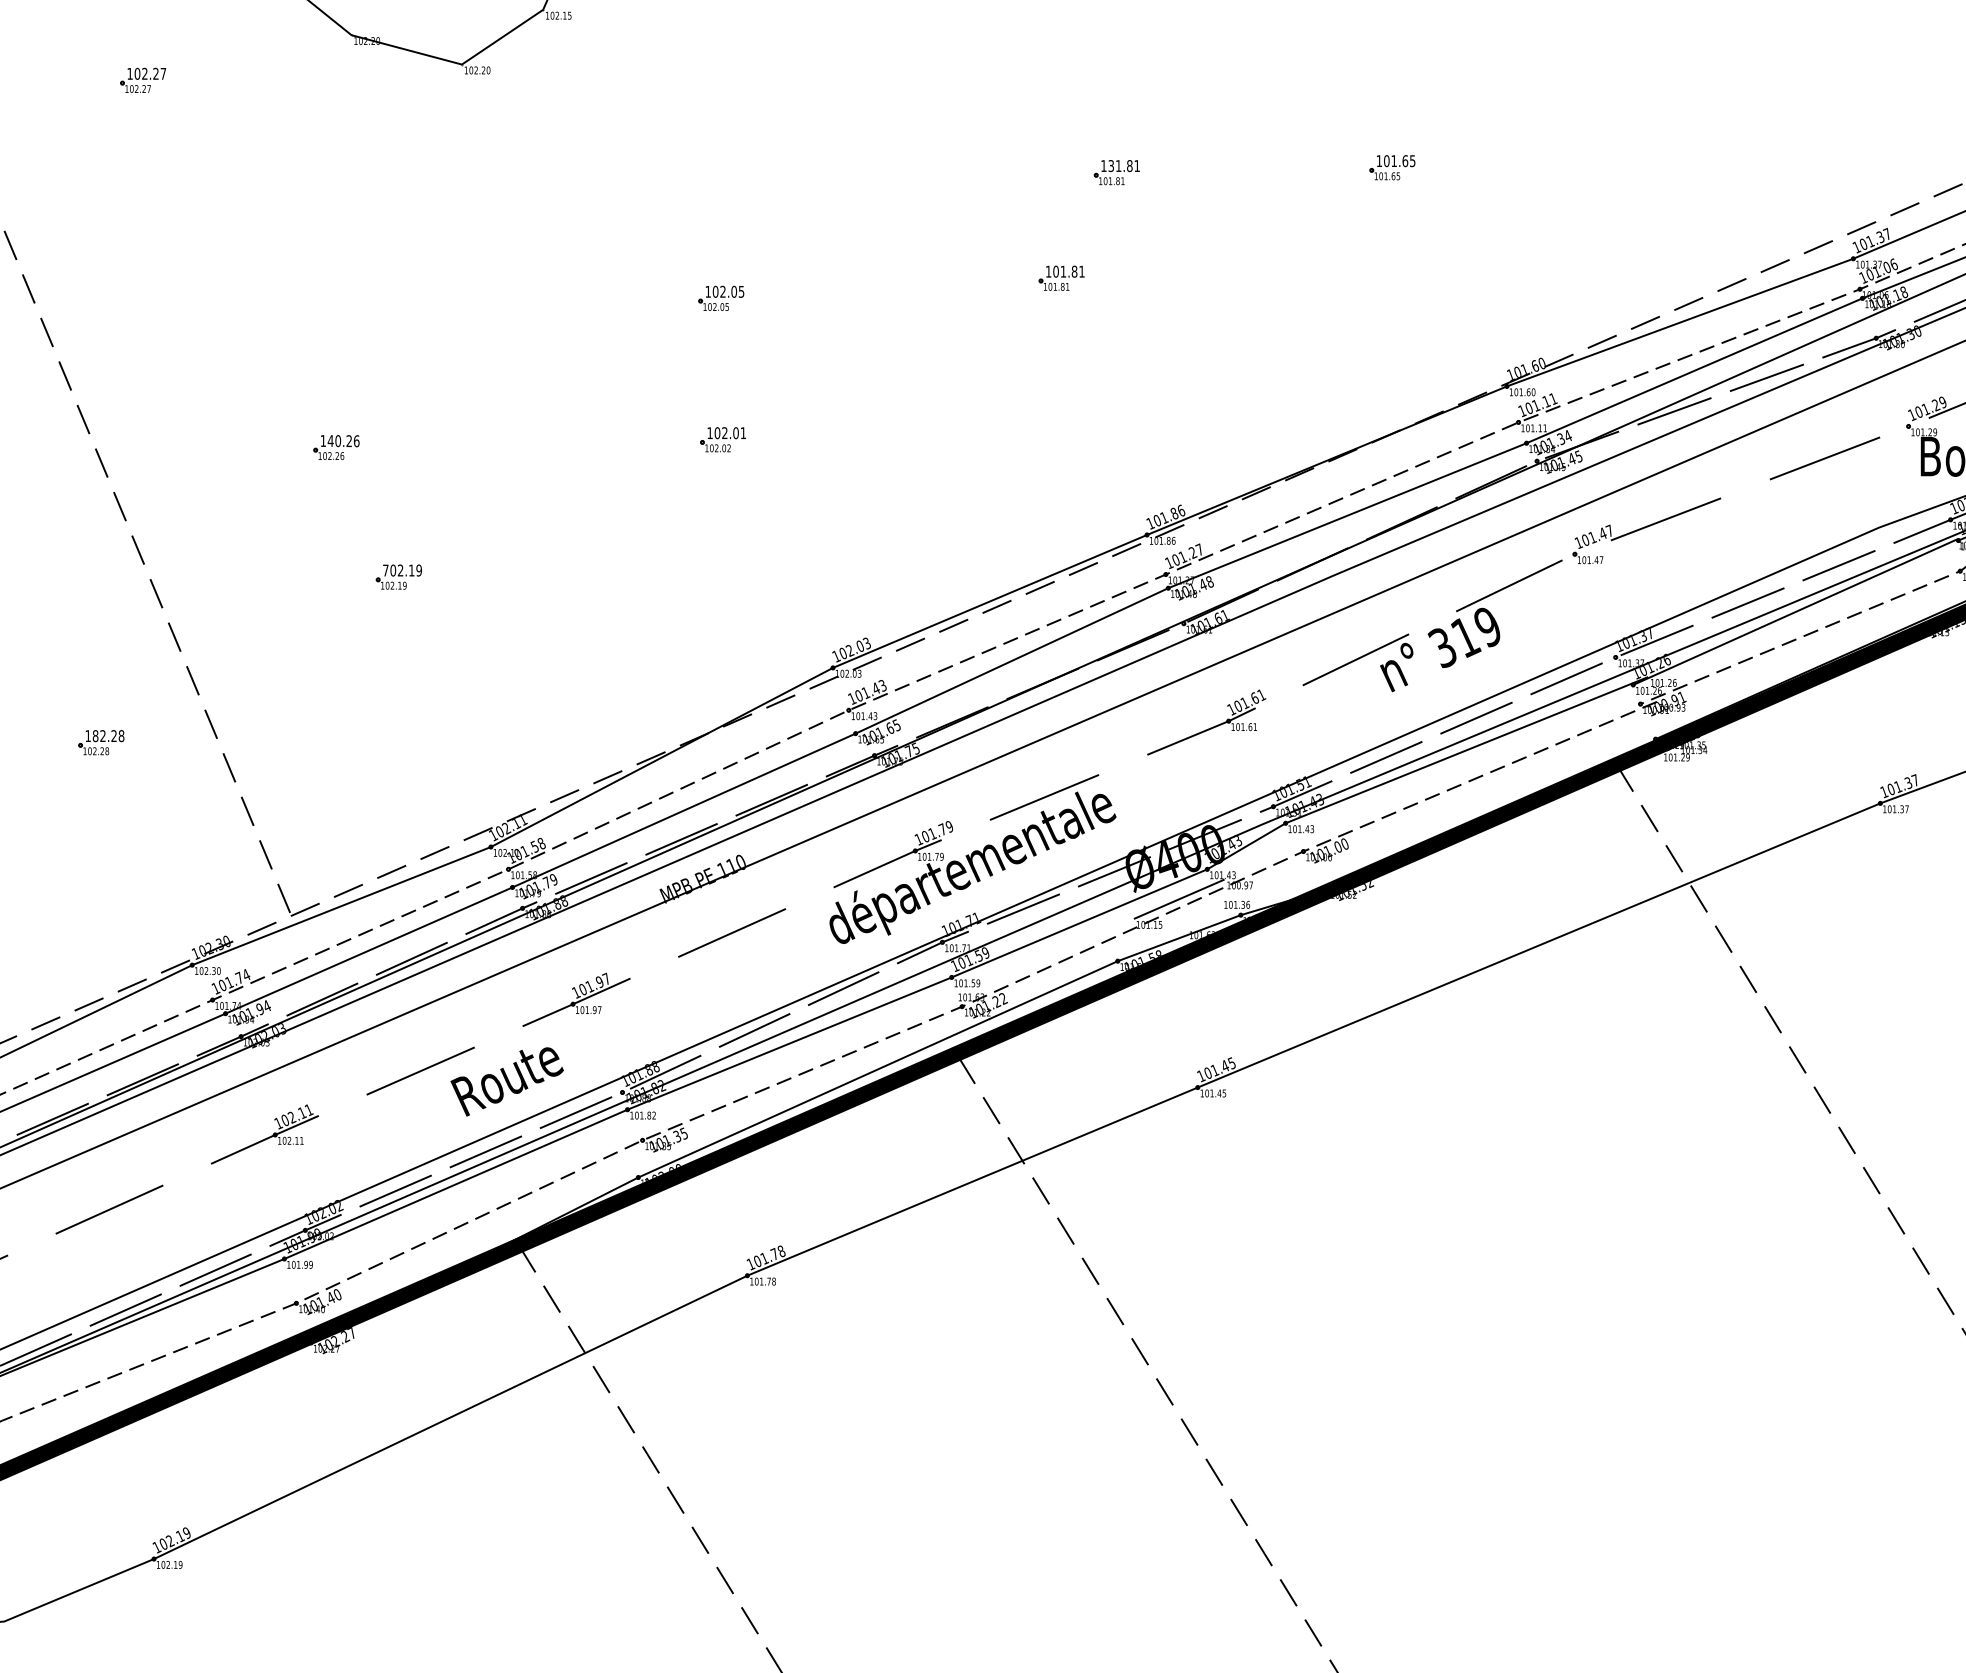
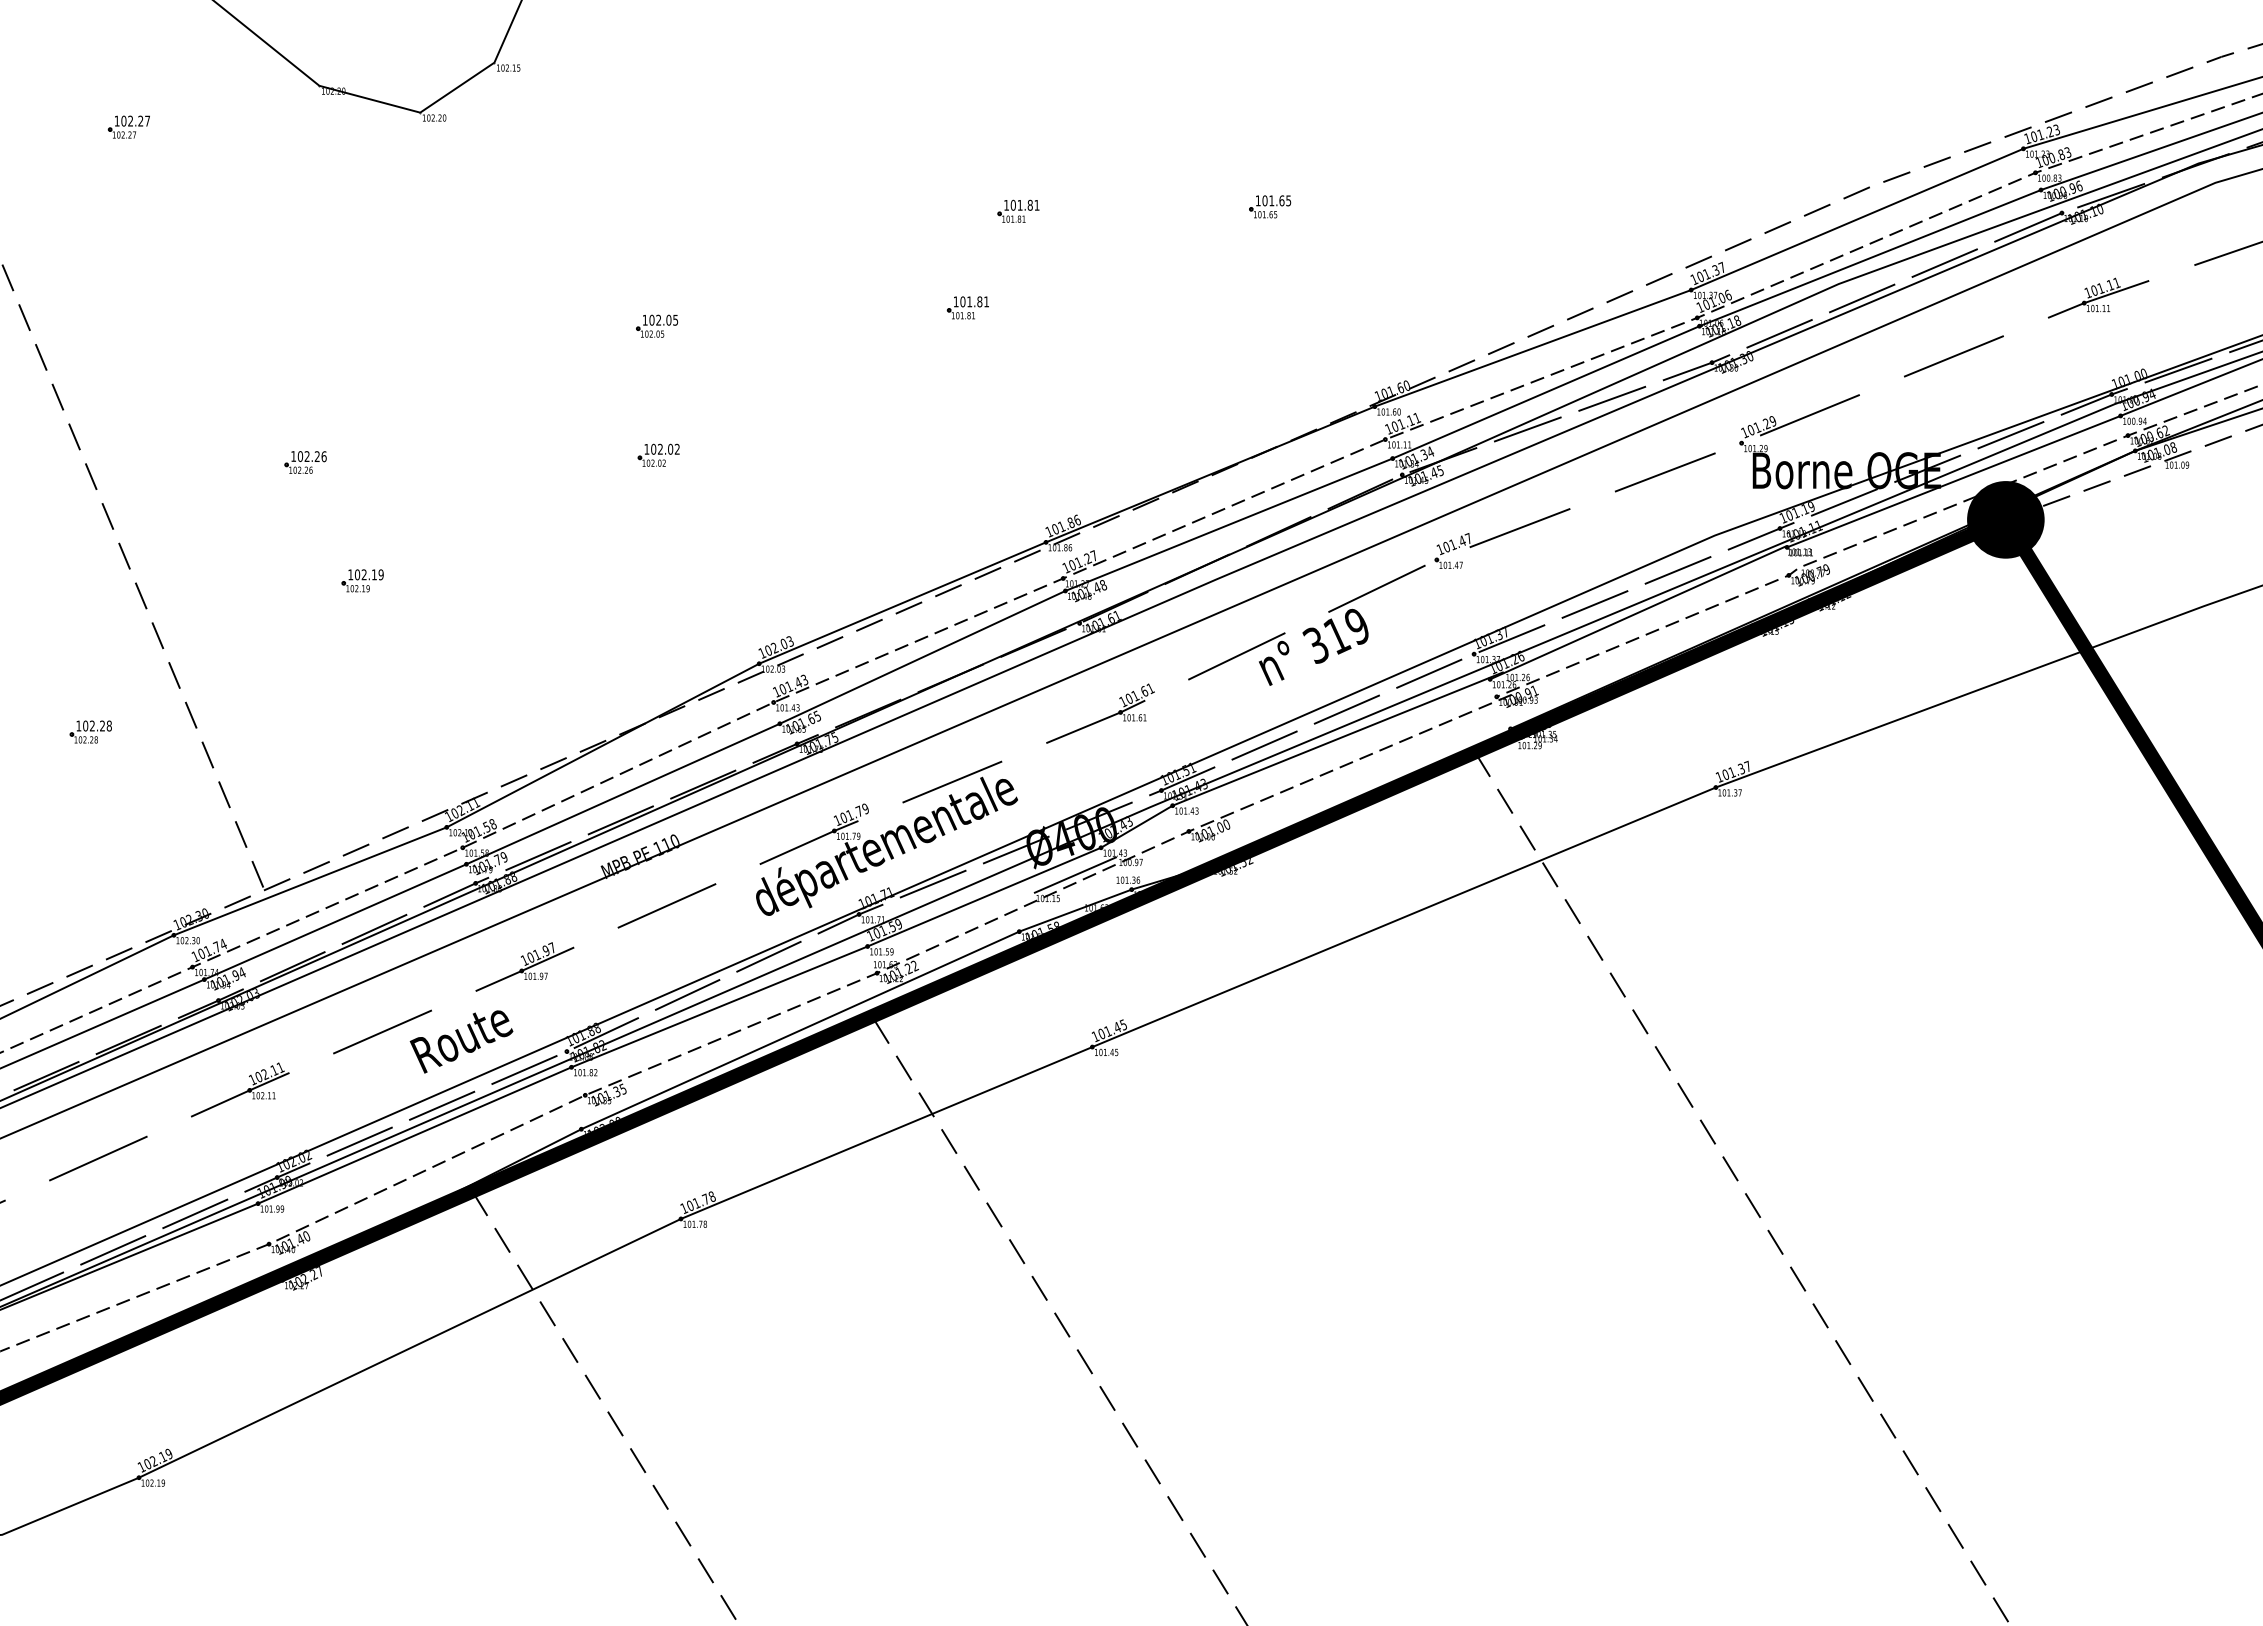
text: (1110, 165) -> (1012, 204), 131.81 -> 101.81
text: (742, 432) -> (676, 448), 102.01 -> 102.02
text: (334, 441) -> (303, 456), 140.26 -> 102.26
text: (385, 570) -> (350, 574), 702.19 -> 102.19
text: (95, 735) -> (85, 725), 182.28 -> 102.28

